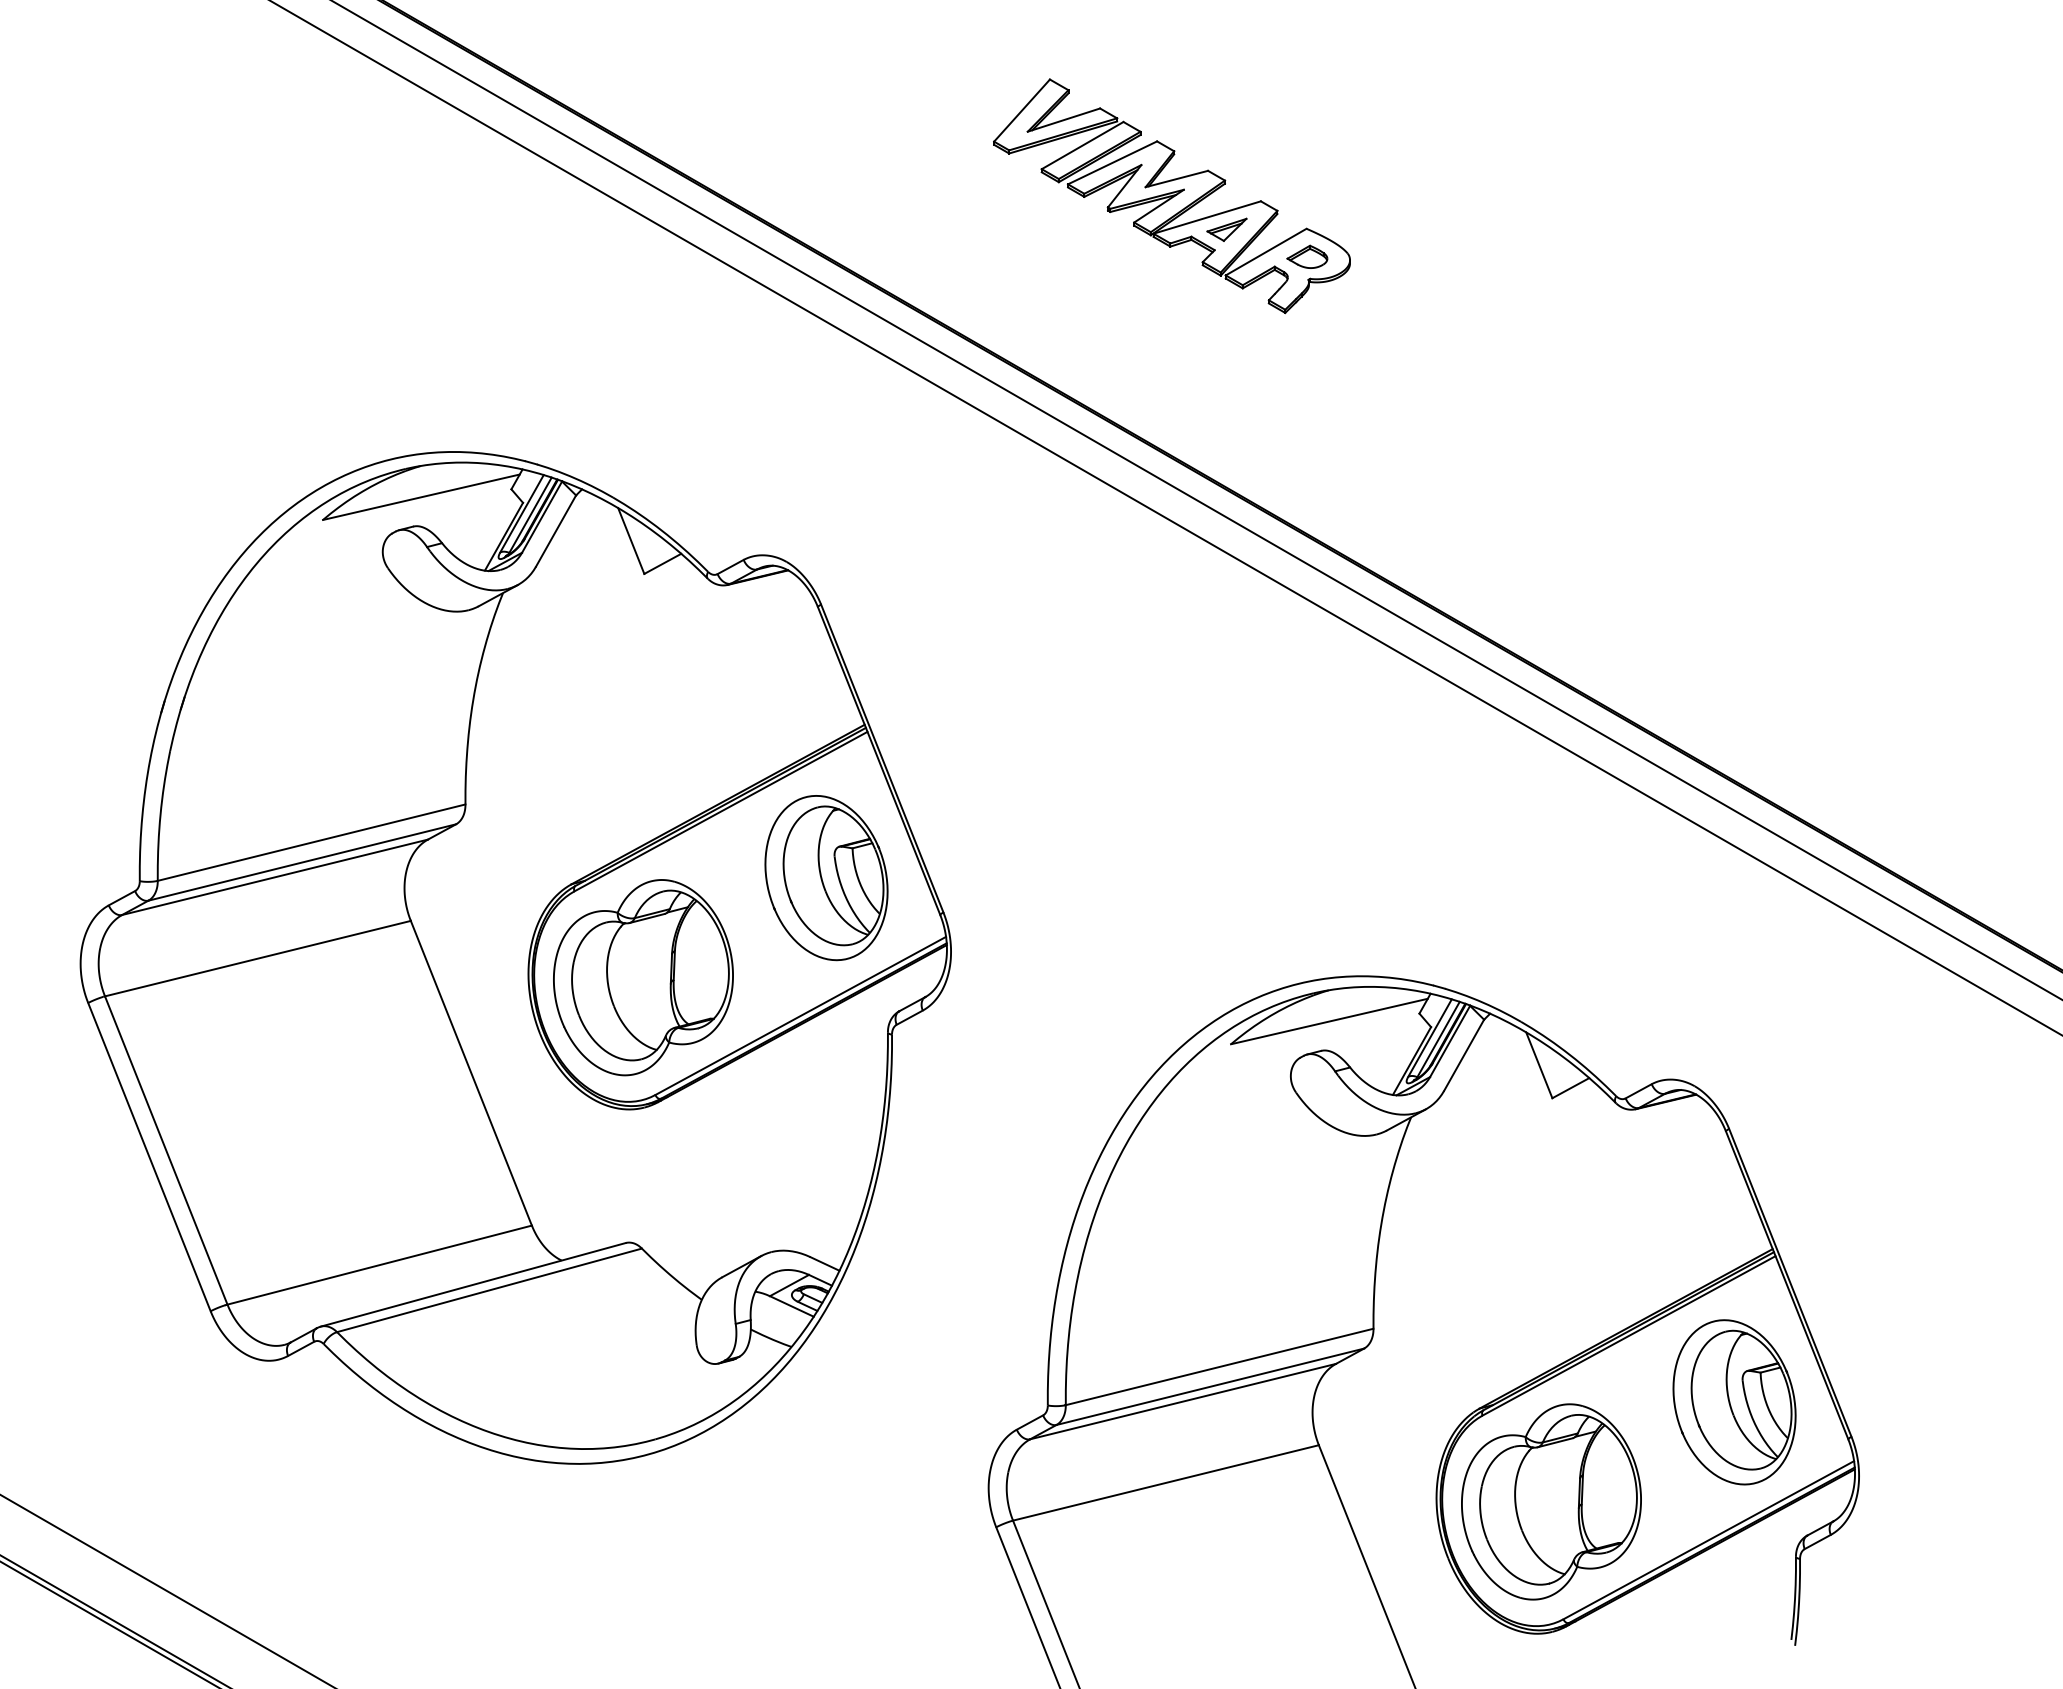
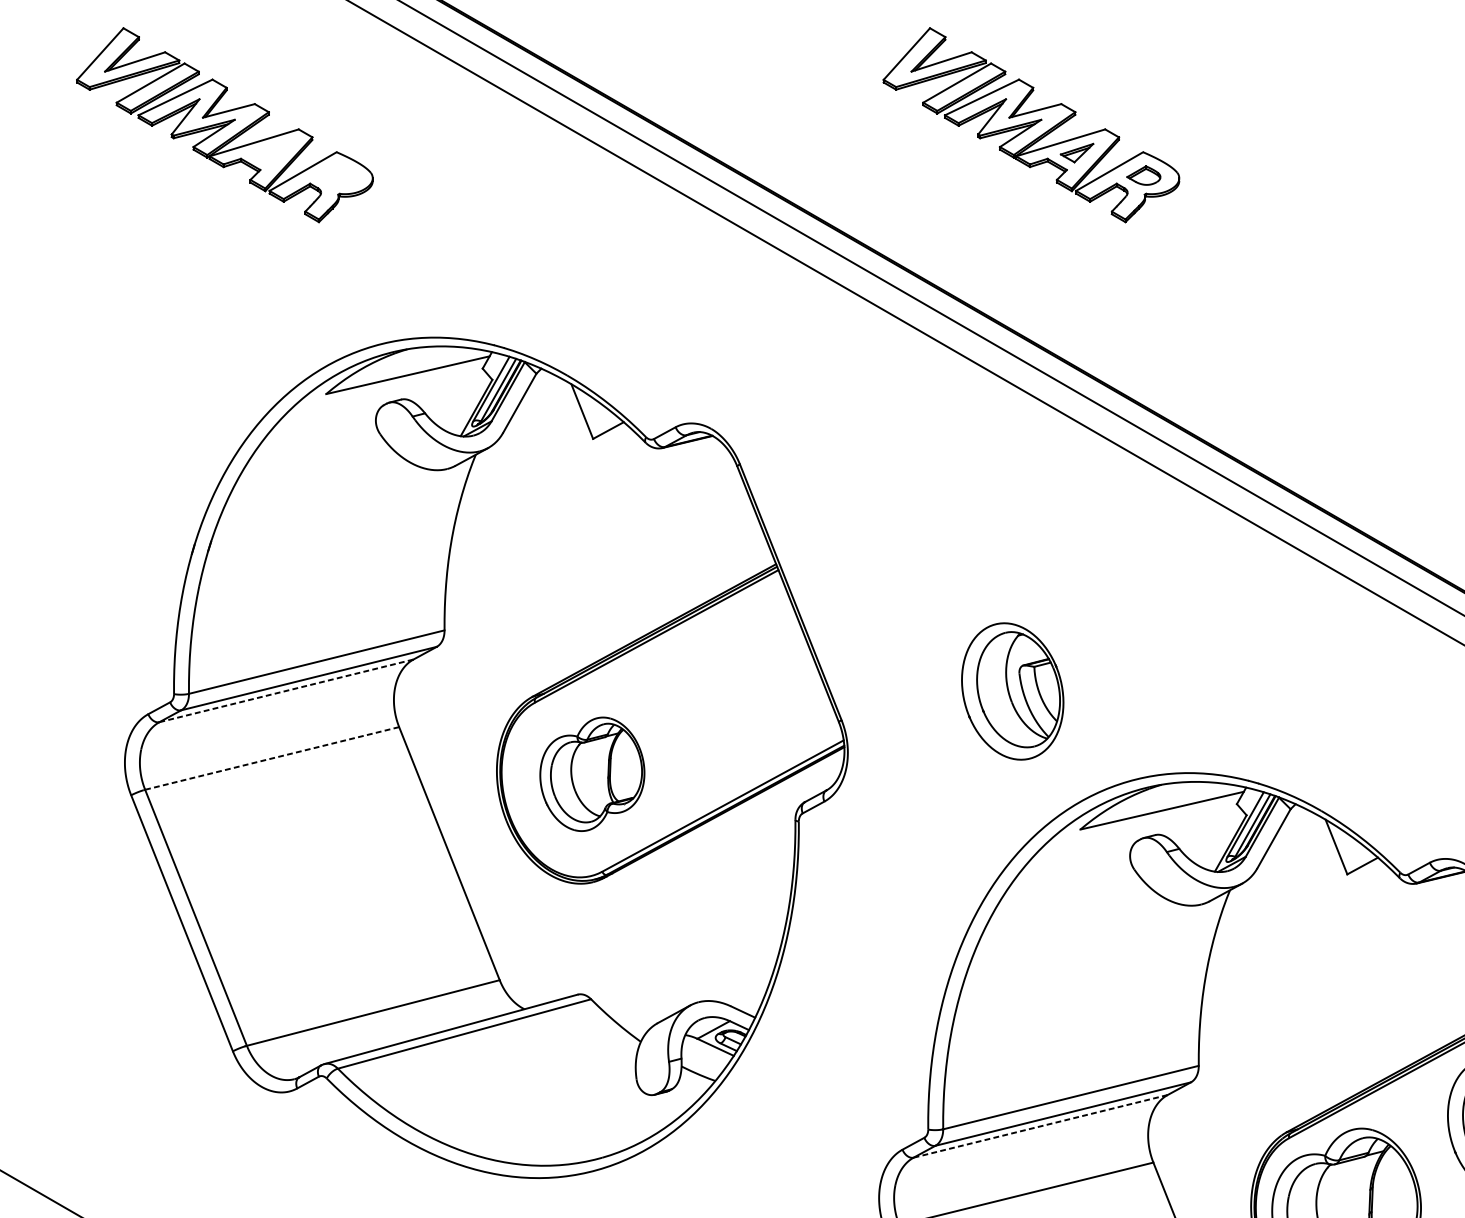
part: (200, 196) -> (224, 125), added
line: (274, 877) -> (285, 691), solid -> dashed
part: (826, 878) -> (1012, 691), moved
line: (258, 958) -> (272, 758), solid -> dashed
part: (643, 977) -> (592, 774), size x0.7
line: (1182, 1401) -> (1040, 1126), solid -> dashed

